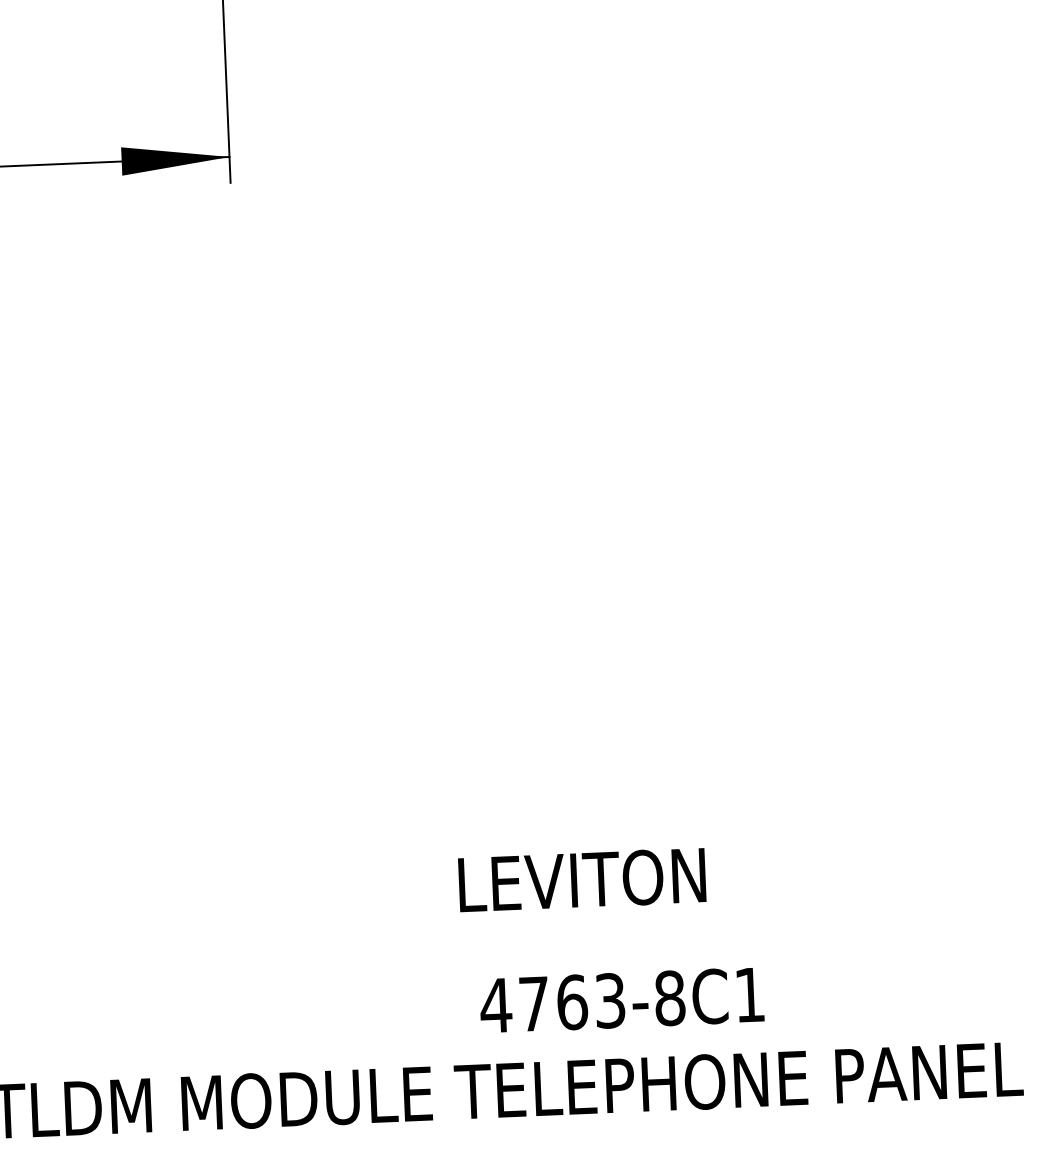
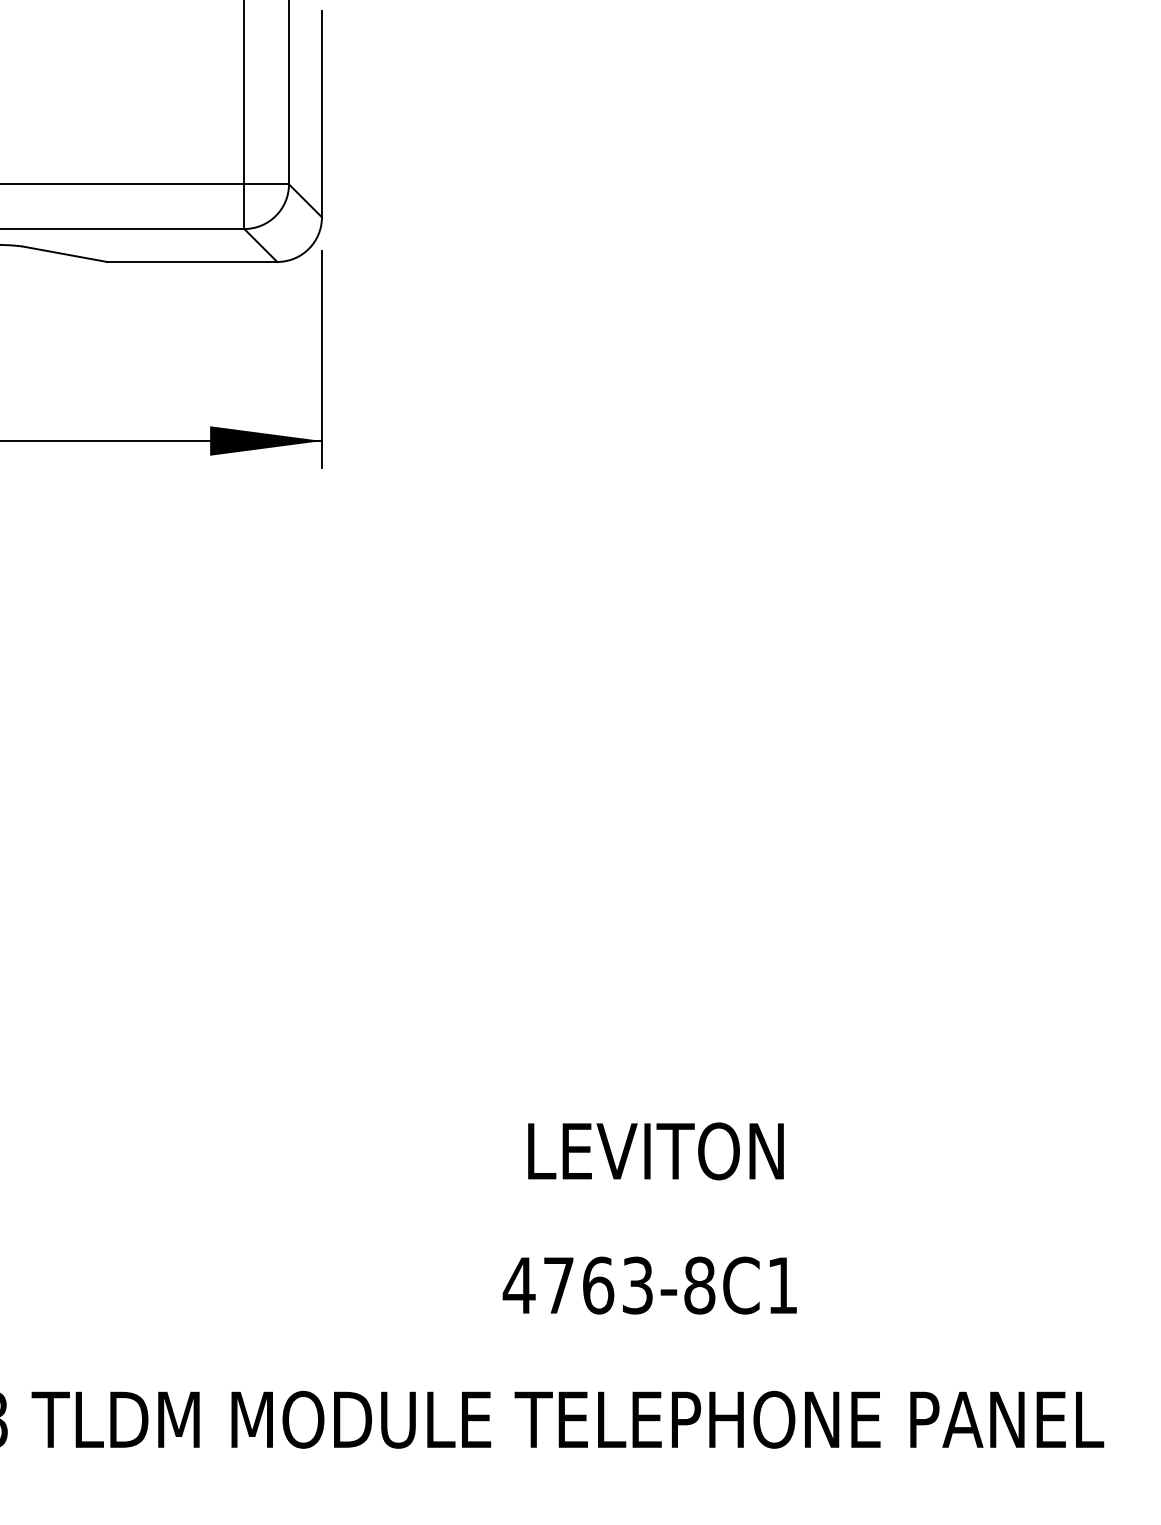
text: (581, 880) -> (655, 1151), moved
text: (621, 1000) -> (649, 1285), moved

